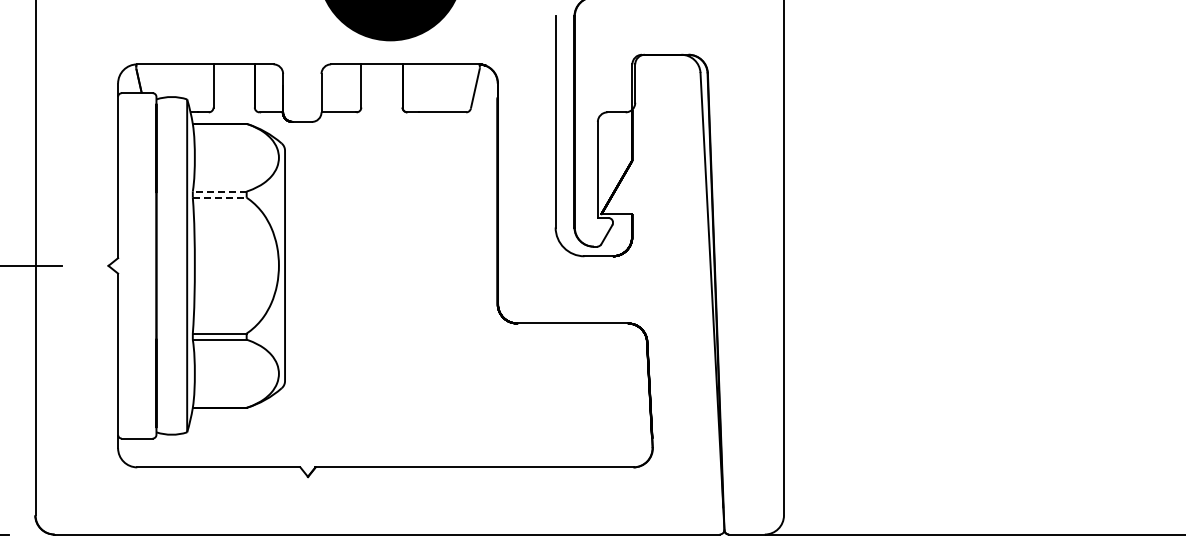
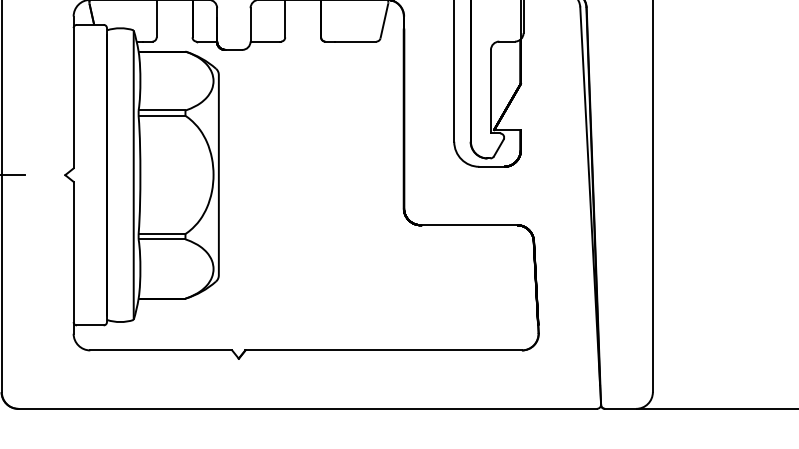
line: (219, 191) -> (161, 110), dashed -> solid
line: (219, 197) -> (161, 115), dashed -> solid

